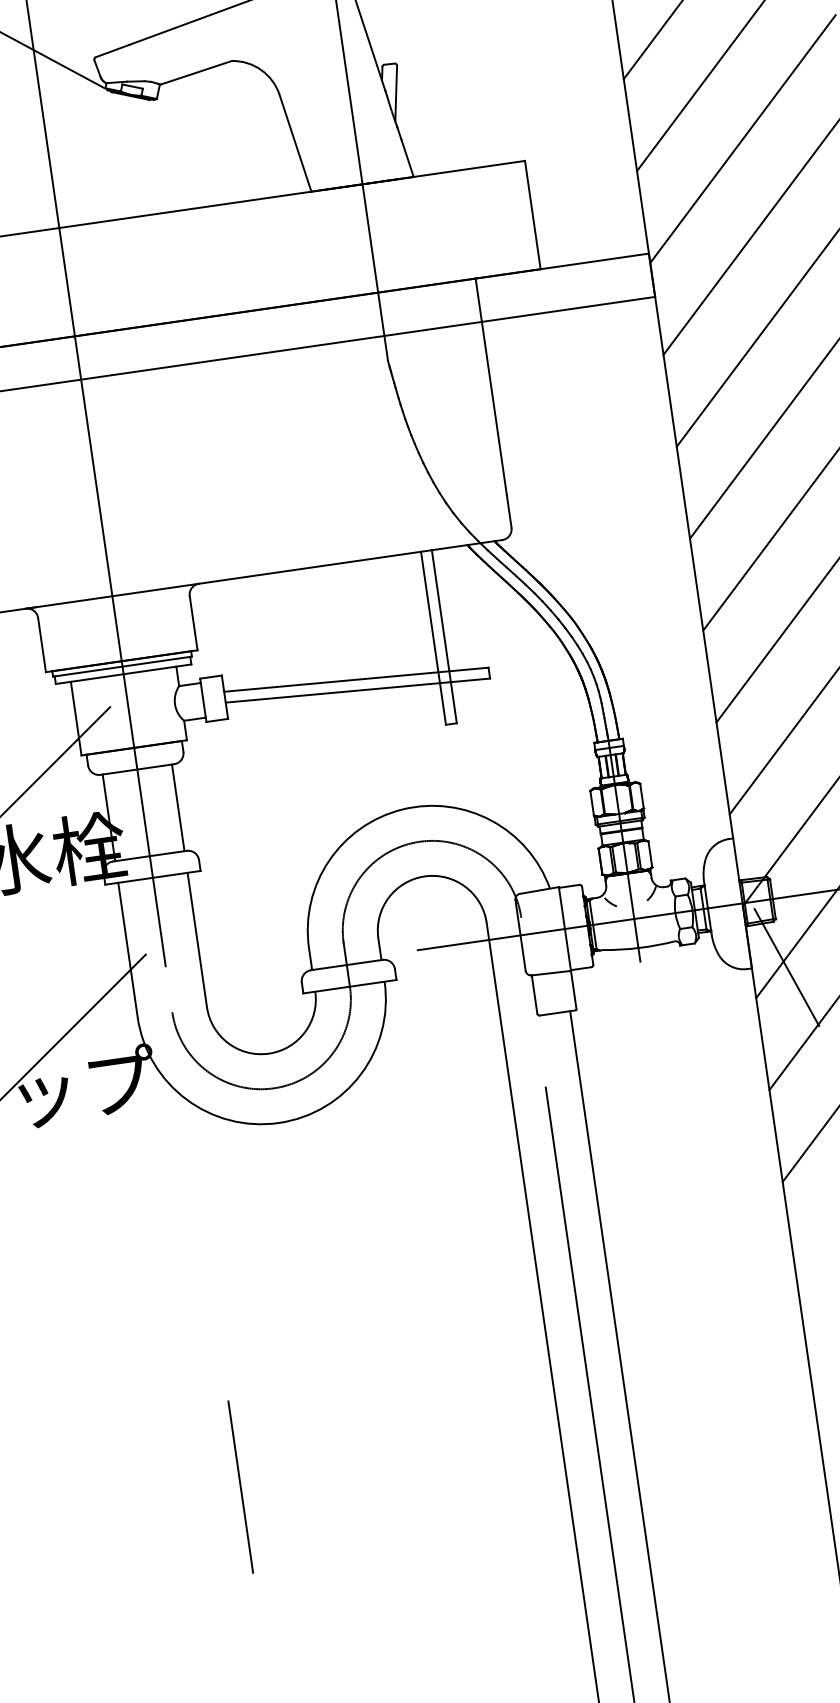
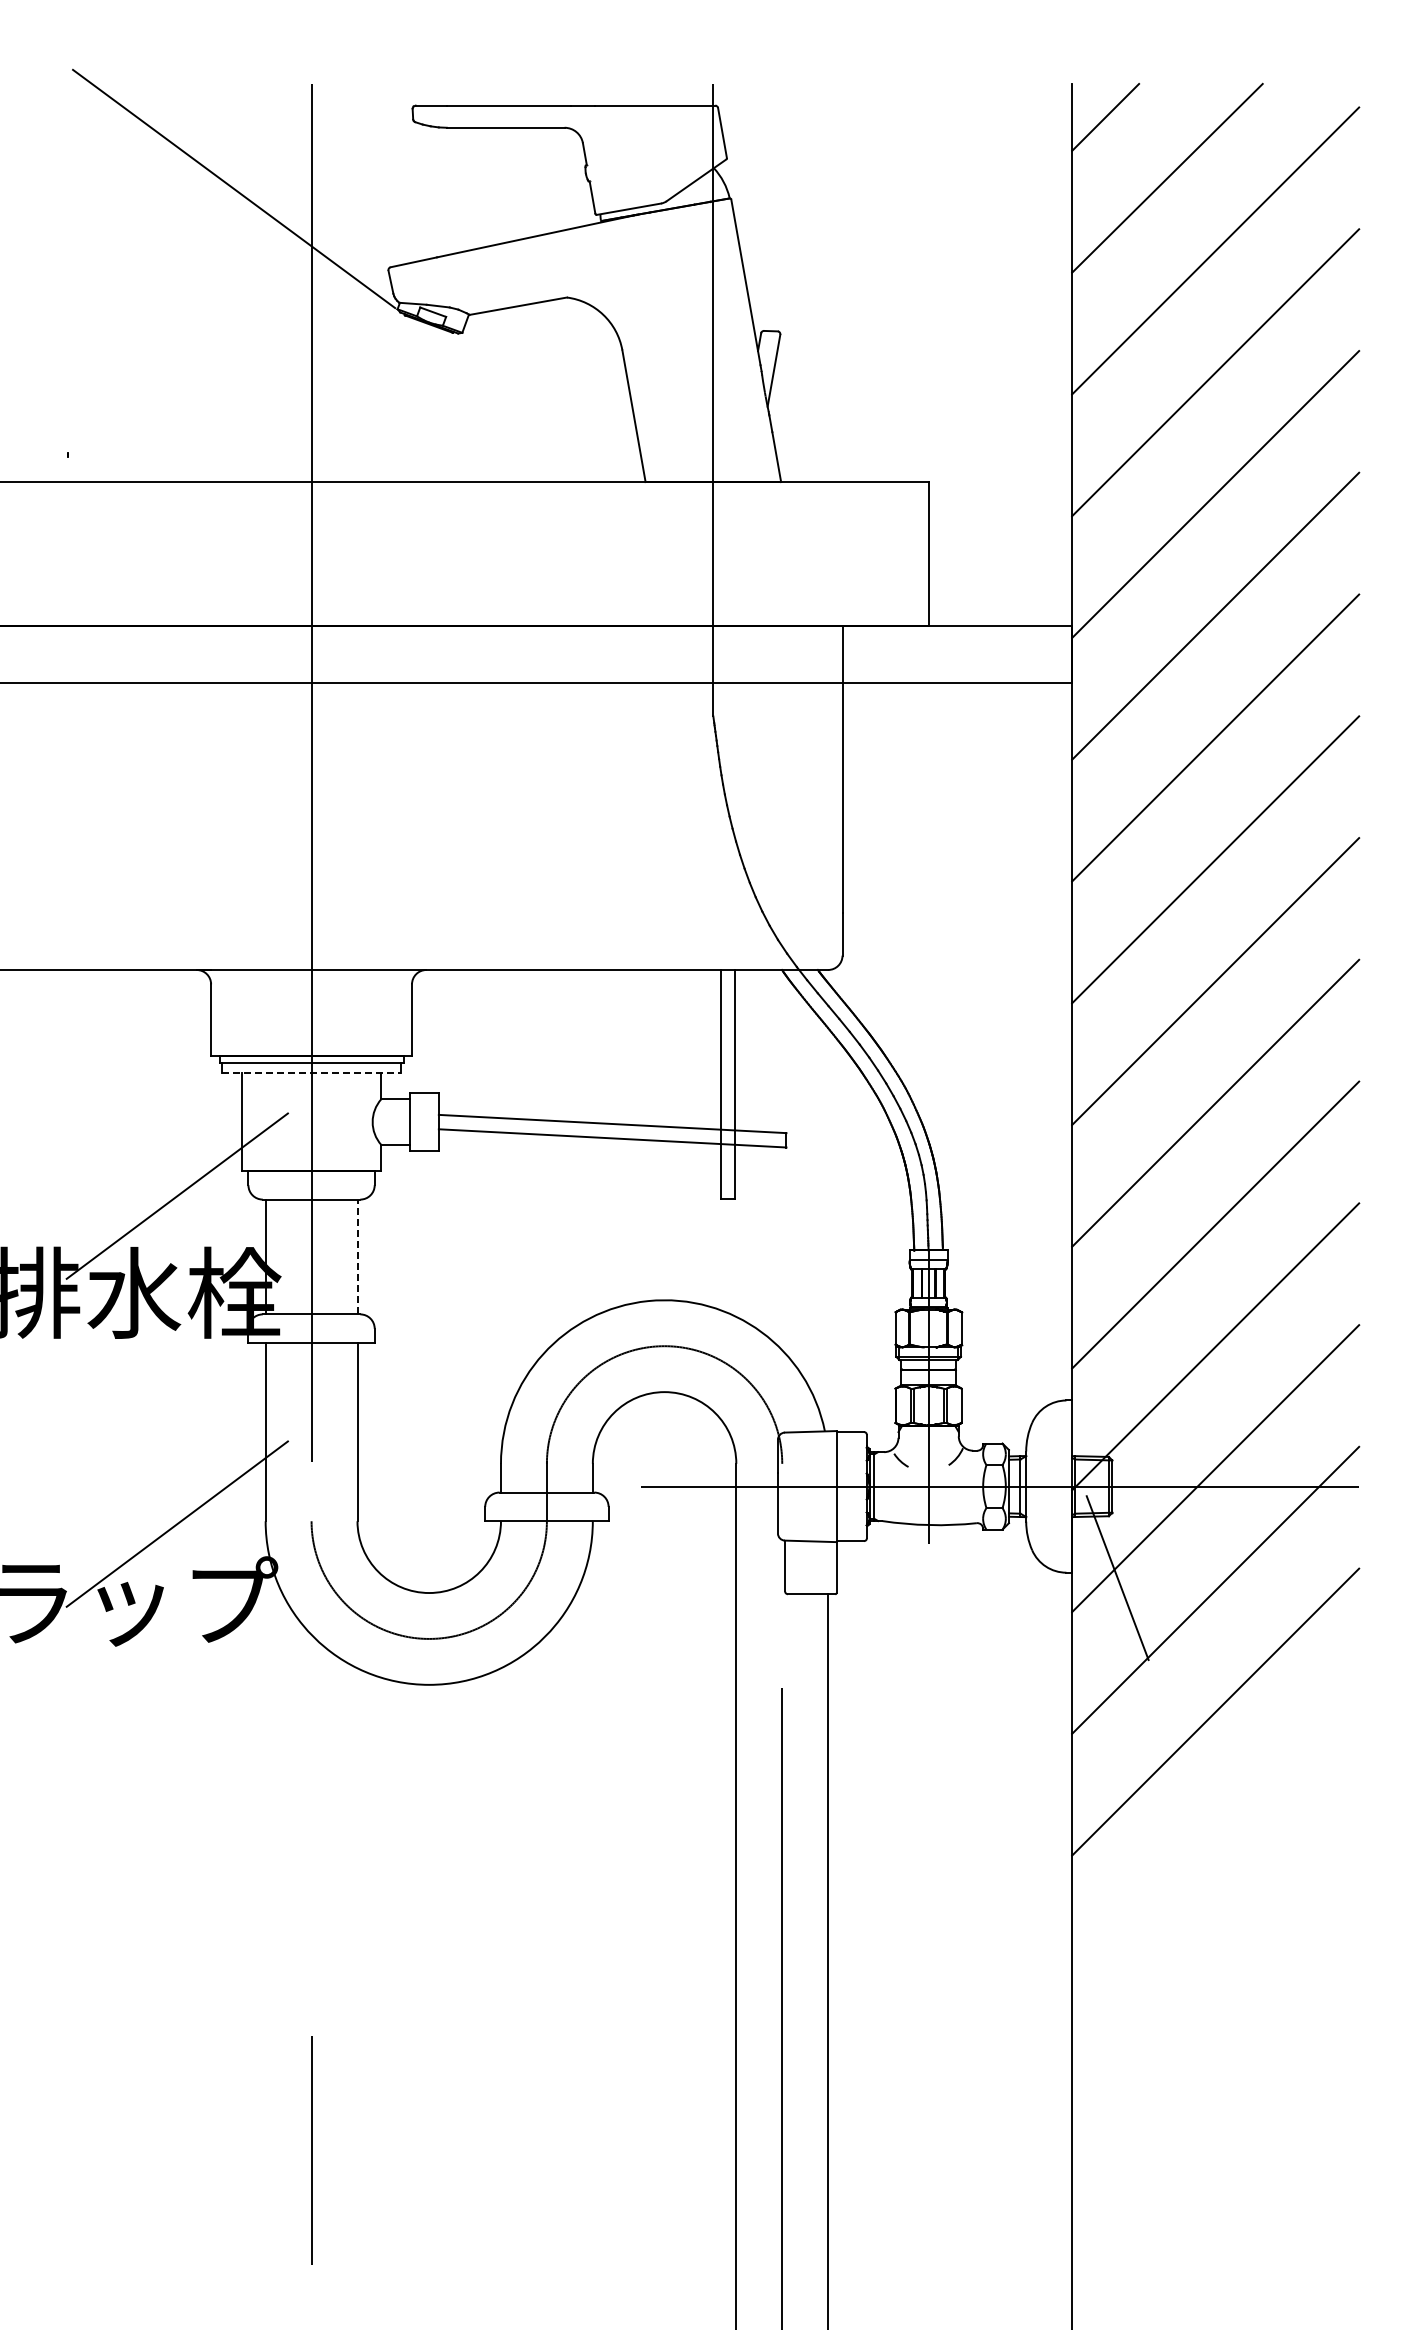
line: (123, 674) -> (311, 1073), solid -> dashed
line: (178, 807) -> (357, 1256), solid -> dashed

